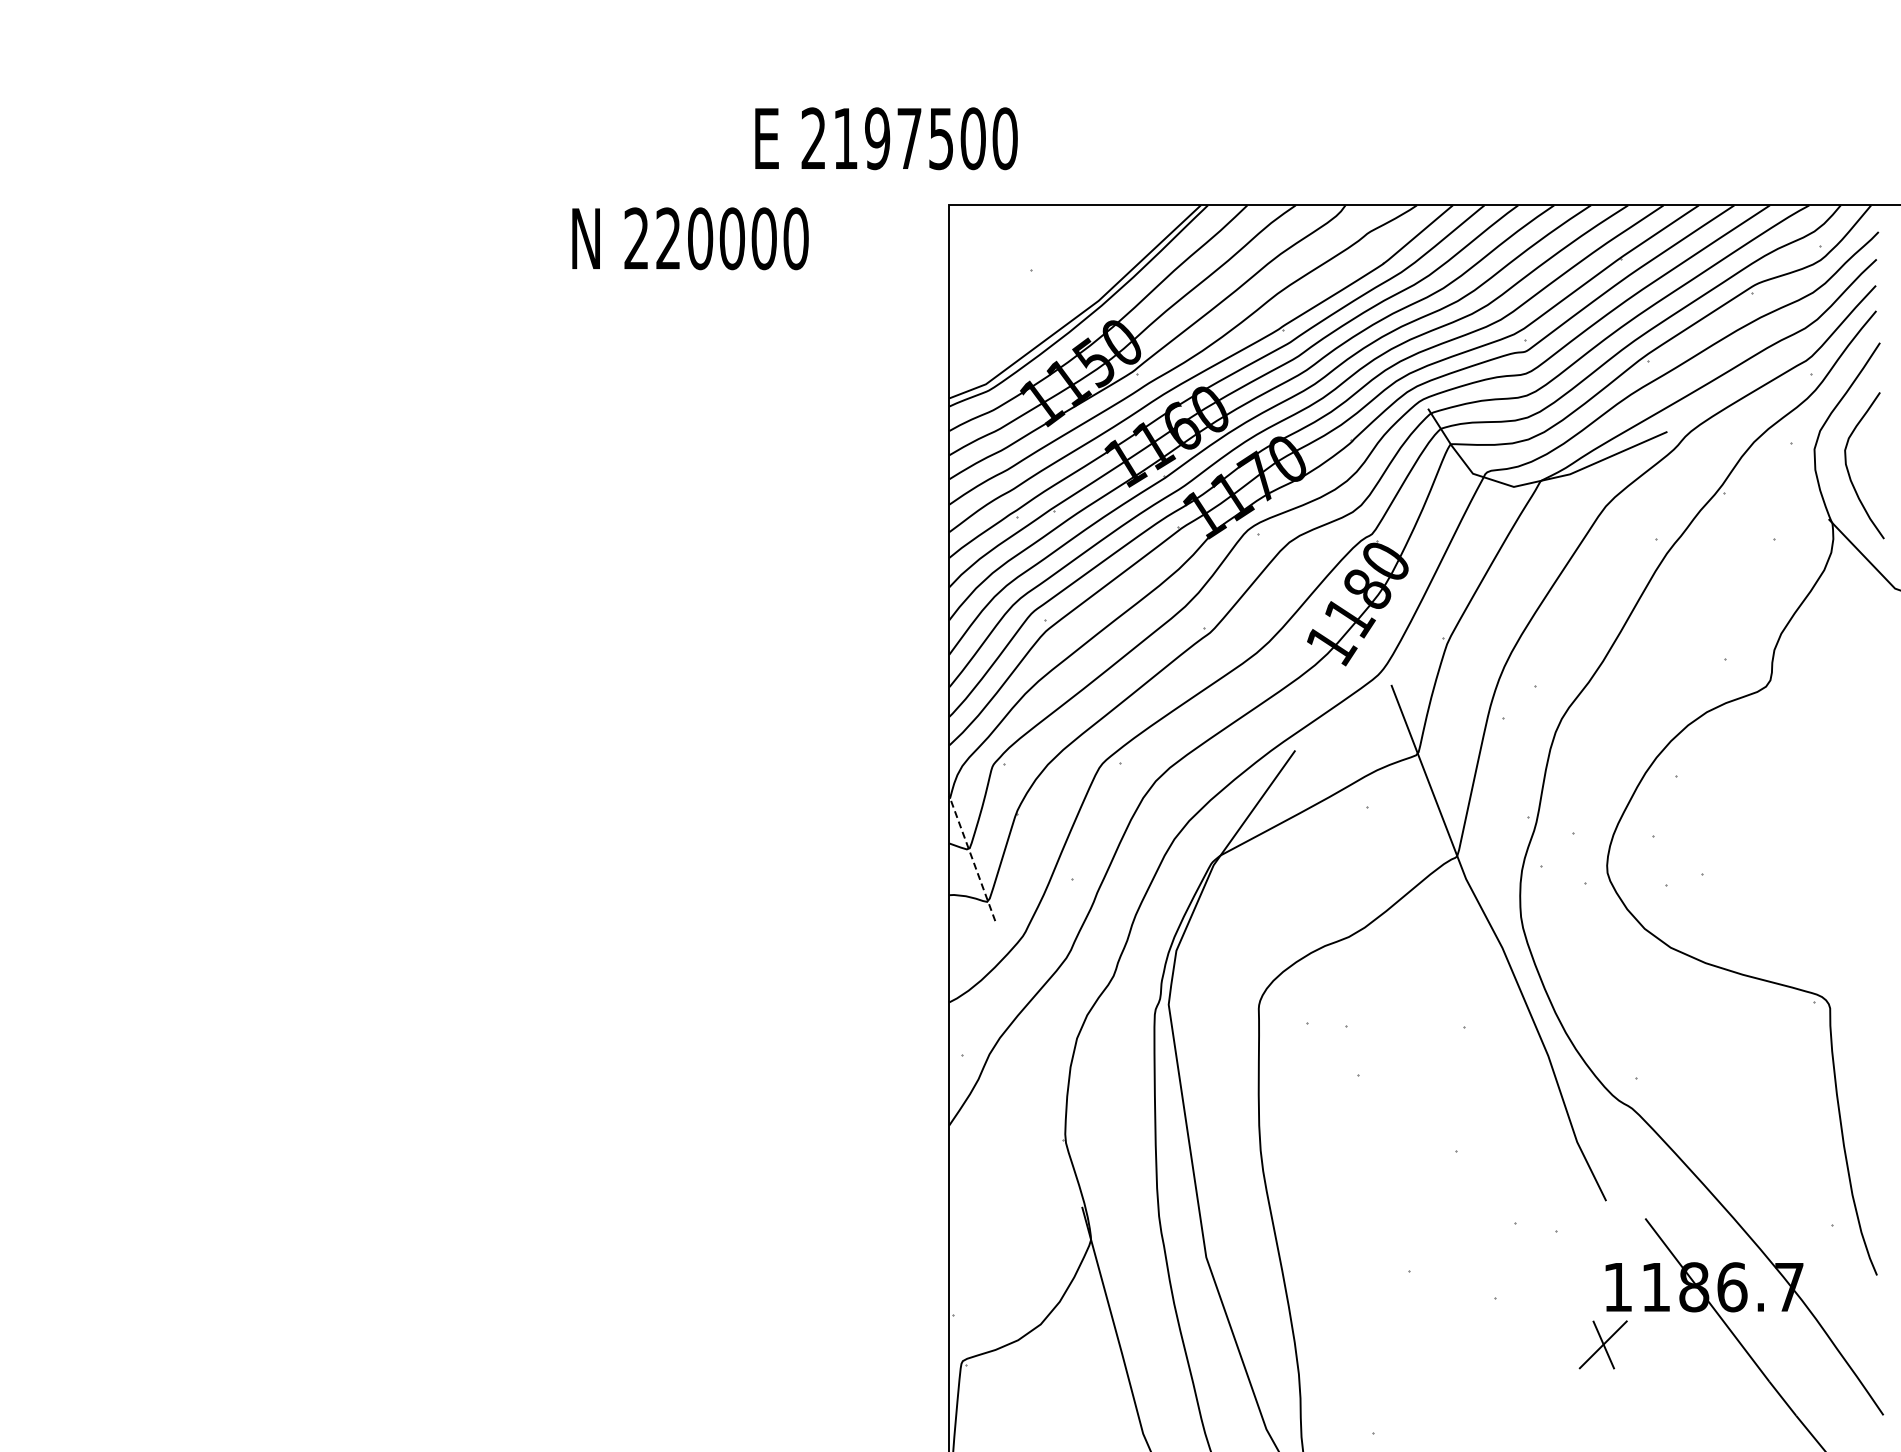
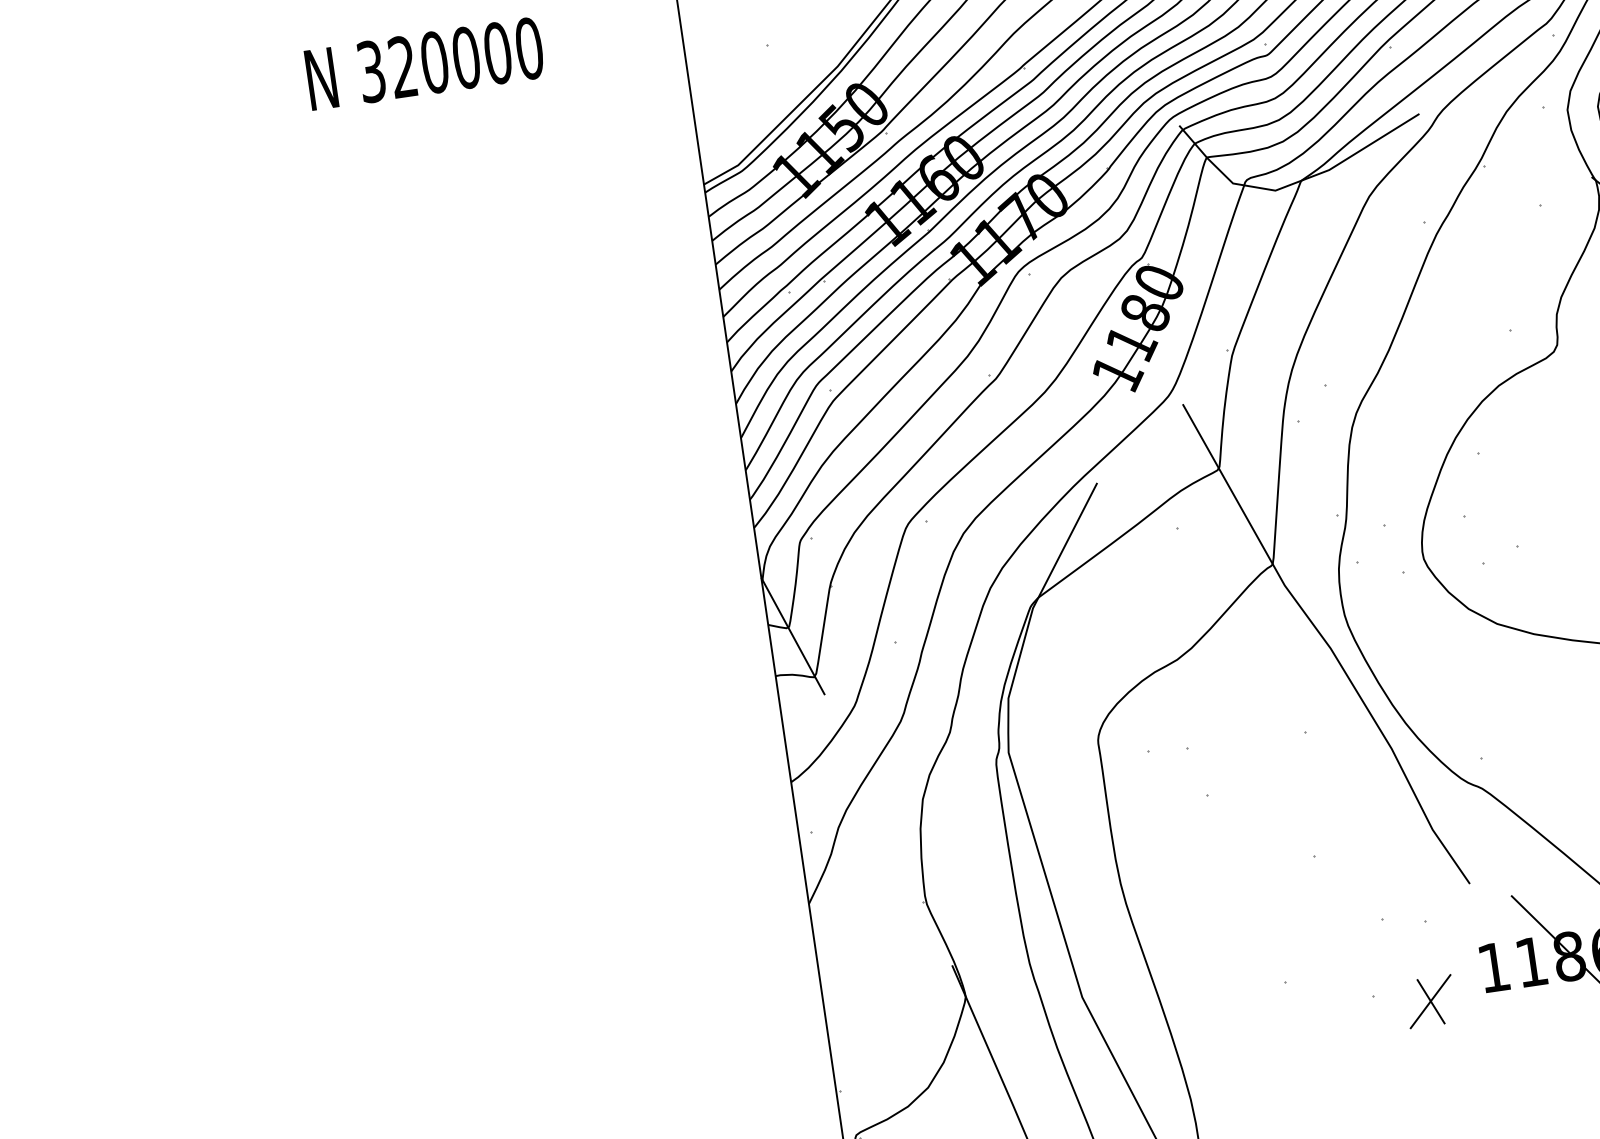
text: (636, 238) -> (371, 71), 220000 -> 320000
line: (972, 858) -> (793, 636), dashed -> solid
part: (1602, 1344) -> (1429, 1001), moved

